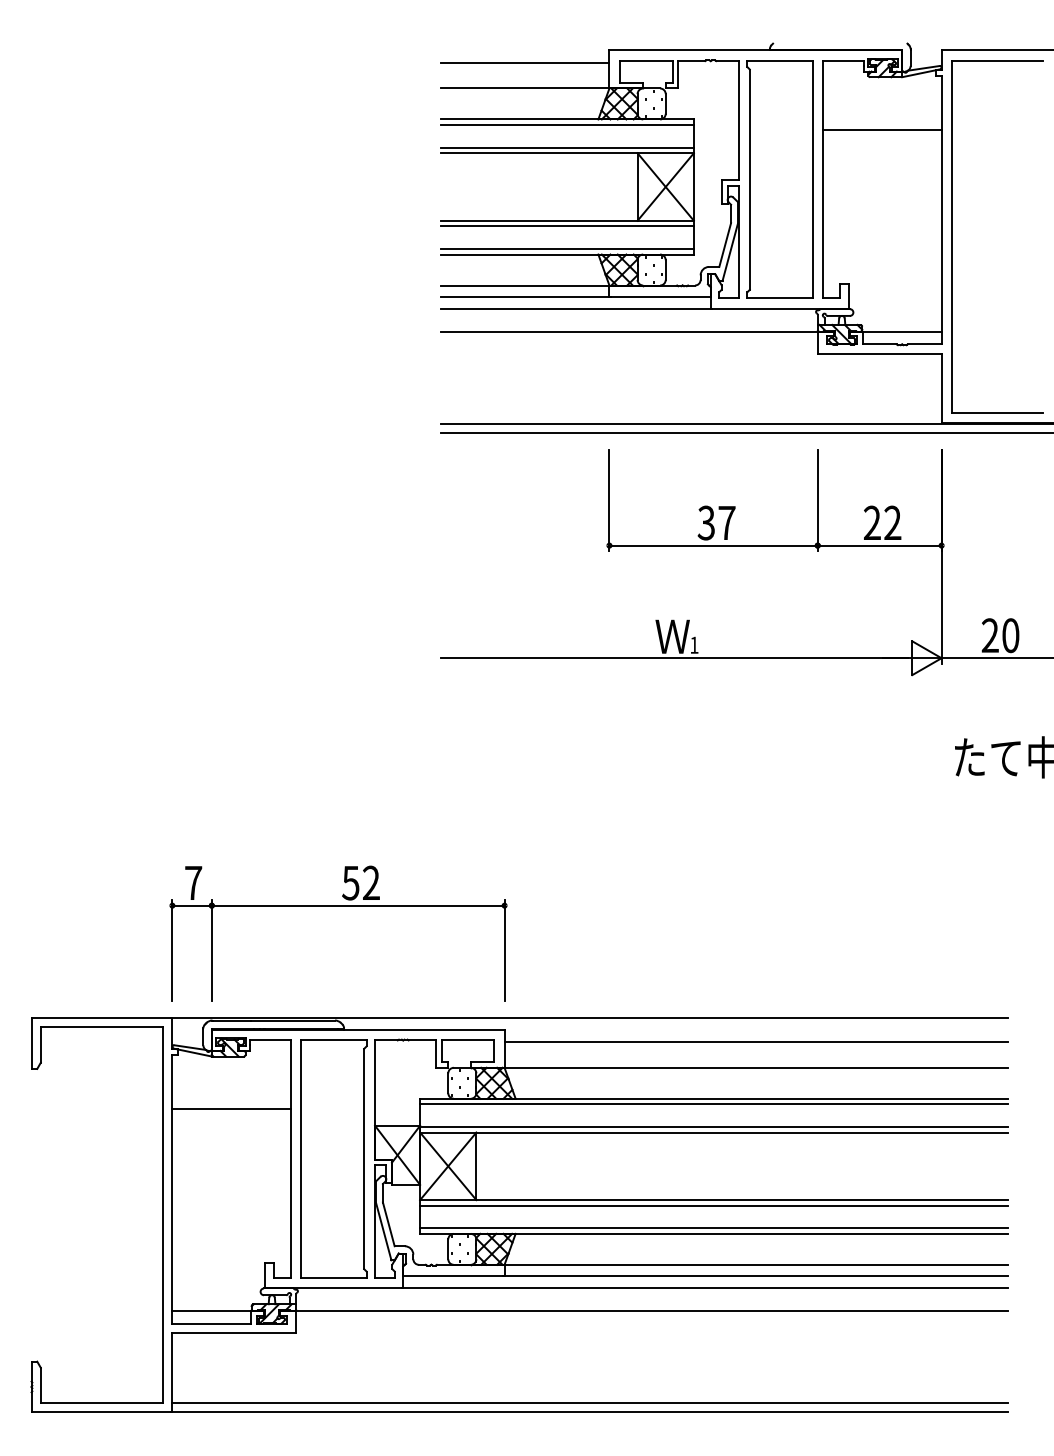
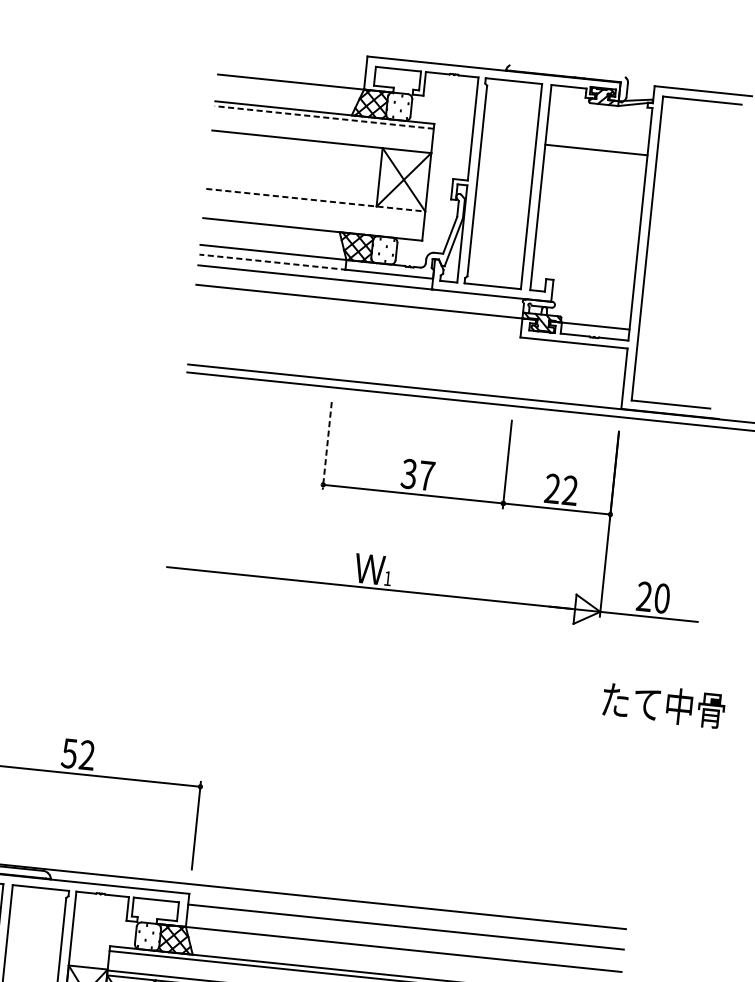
line: (524, 62) -> (292, 59), removed
line: (567, 125) -> (324, 117), solid -> dashed
line: (566, 147) -> (321, 136), removed
line: (567, 220) -> (316, 200), solid -> dashed
line: (566, 226) -> (314, 205), removed
line: (566, 248) -> (312, 224), removed
line: (525, 296) -> (272, 261), solid -> dashed
line: (609, 500) -> (327, 445), solid -> dashed

